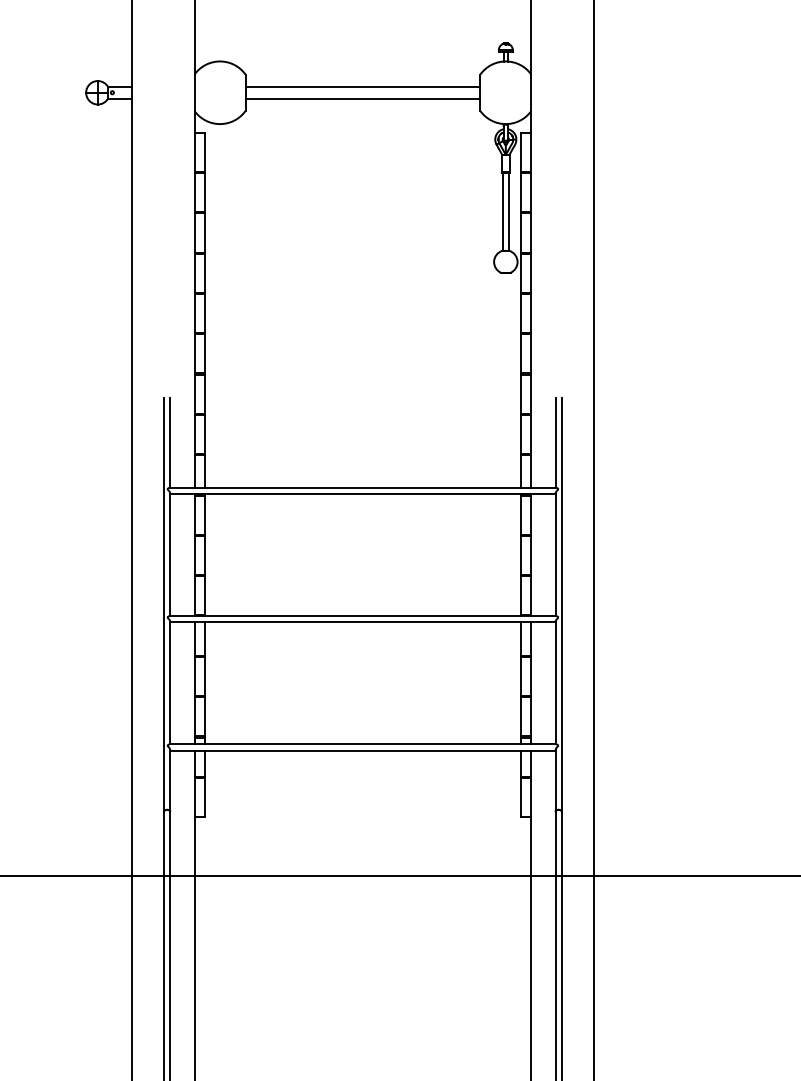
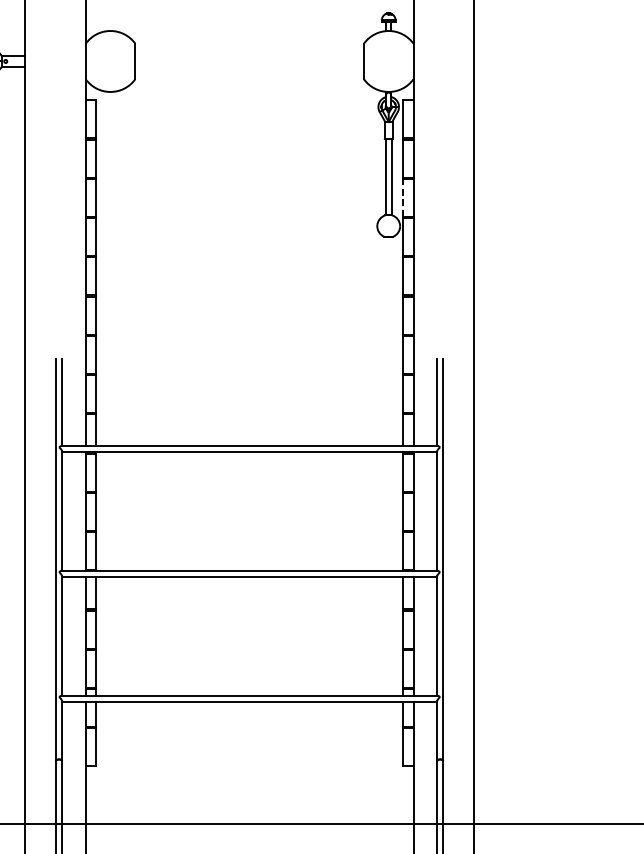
line: (362, 86) -> (249, 55), removed
line: (362, 98) -> (249, 67), removed
line: (520, 232) -> (403, 197), solid -> dashed

